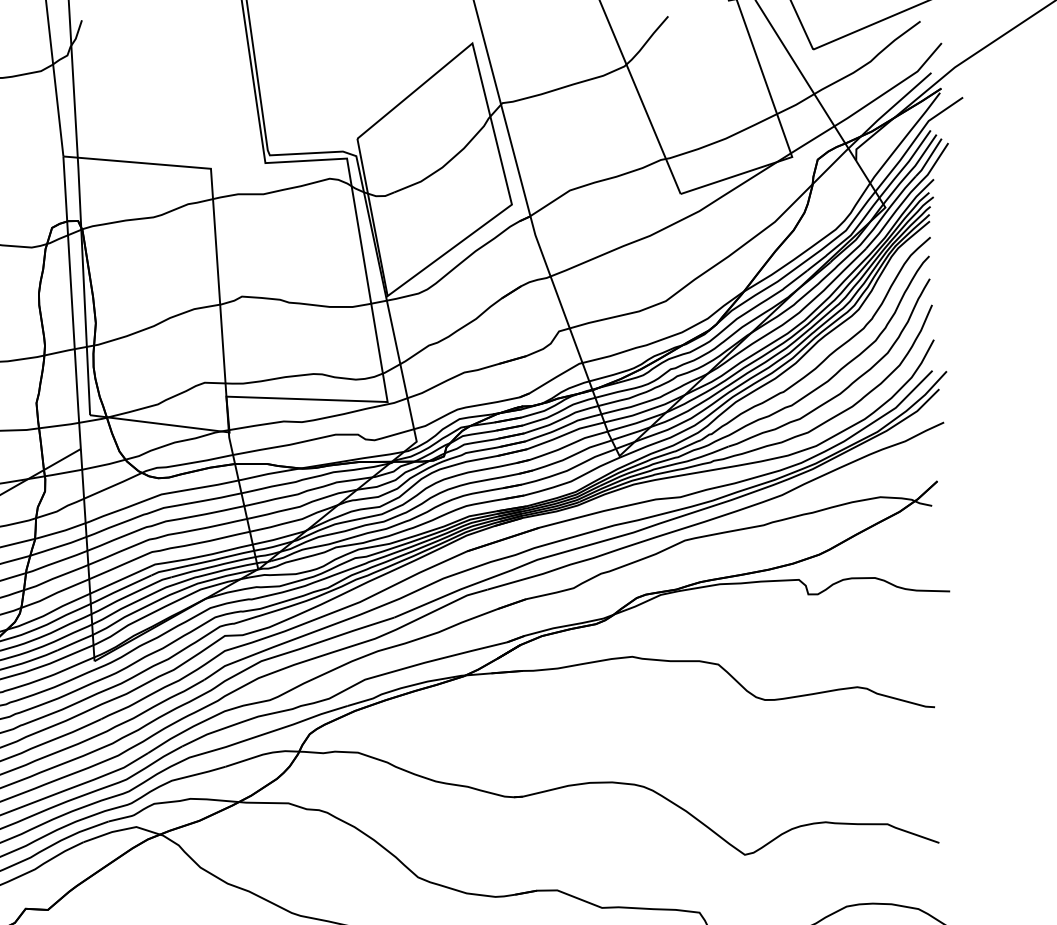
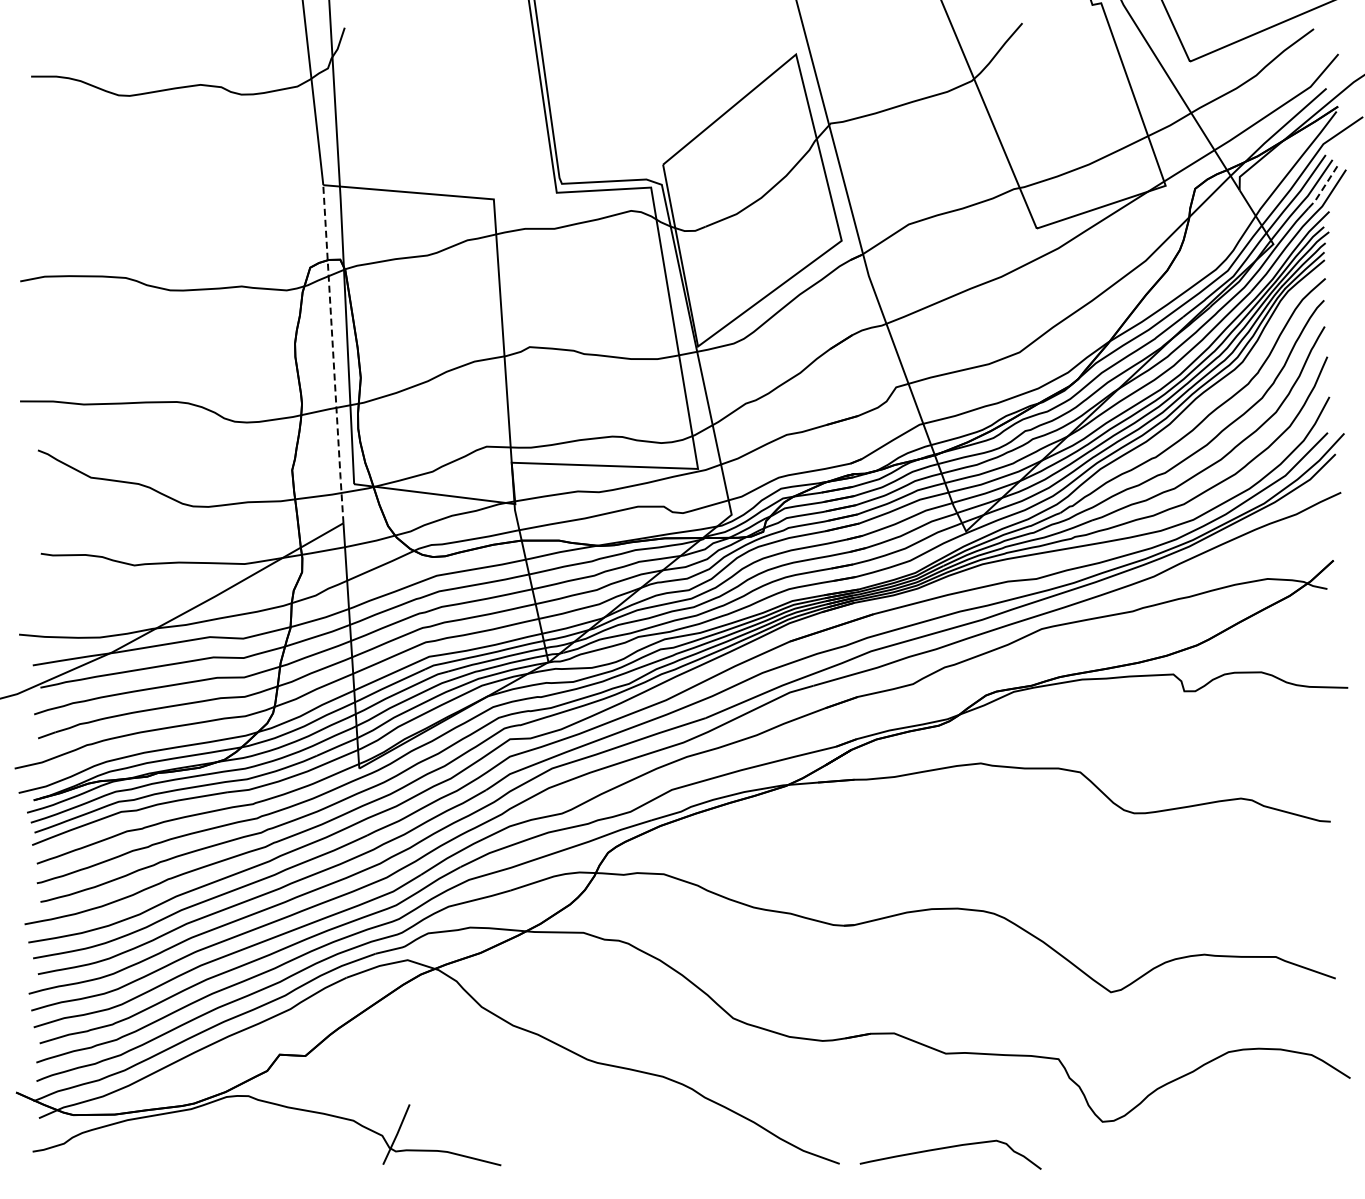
line: (929, 158) -> (1324, 187), solid -> dashed
line: (72, 303) -> (333, 354), solid -> dashed

